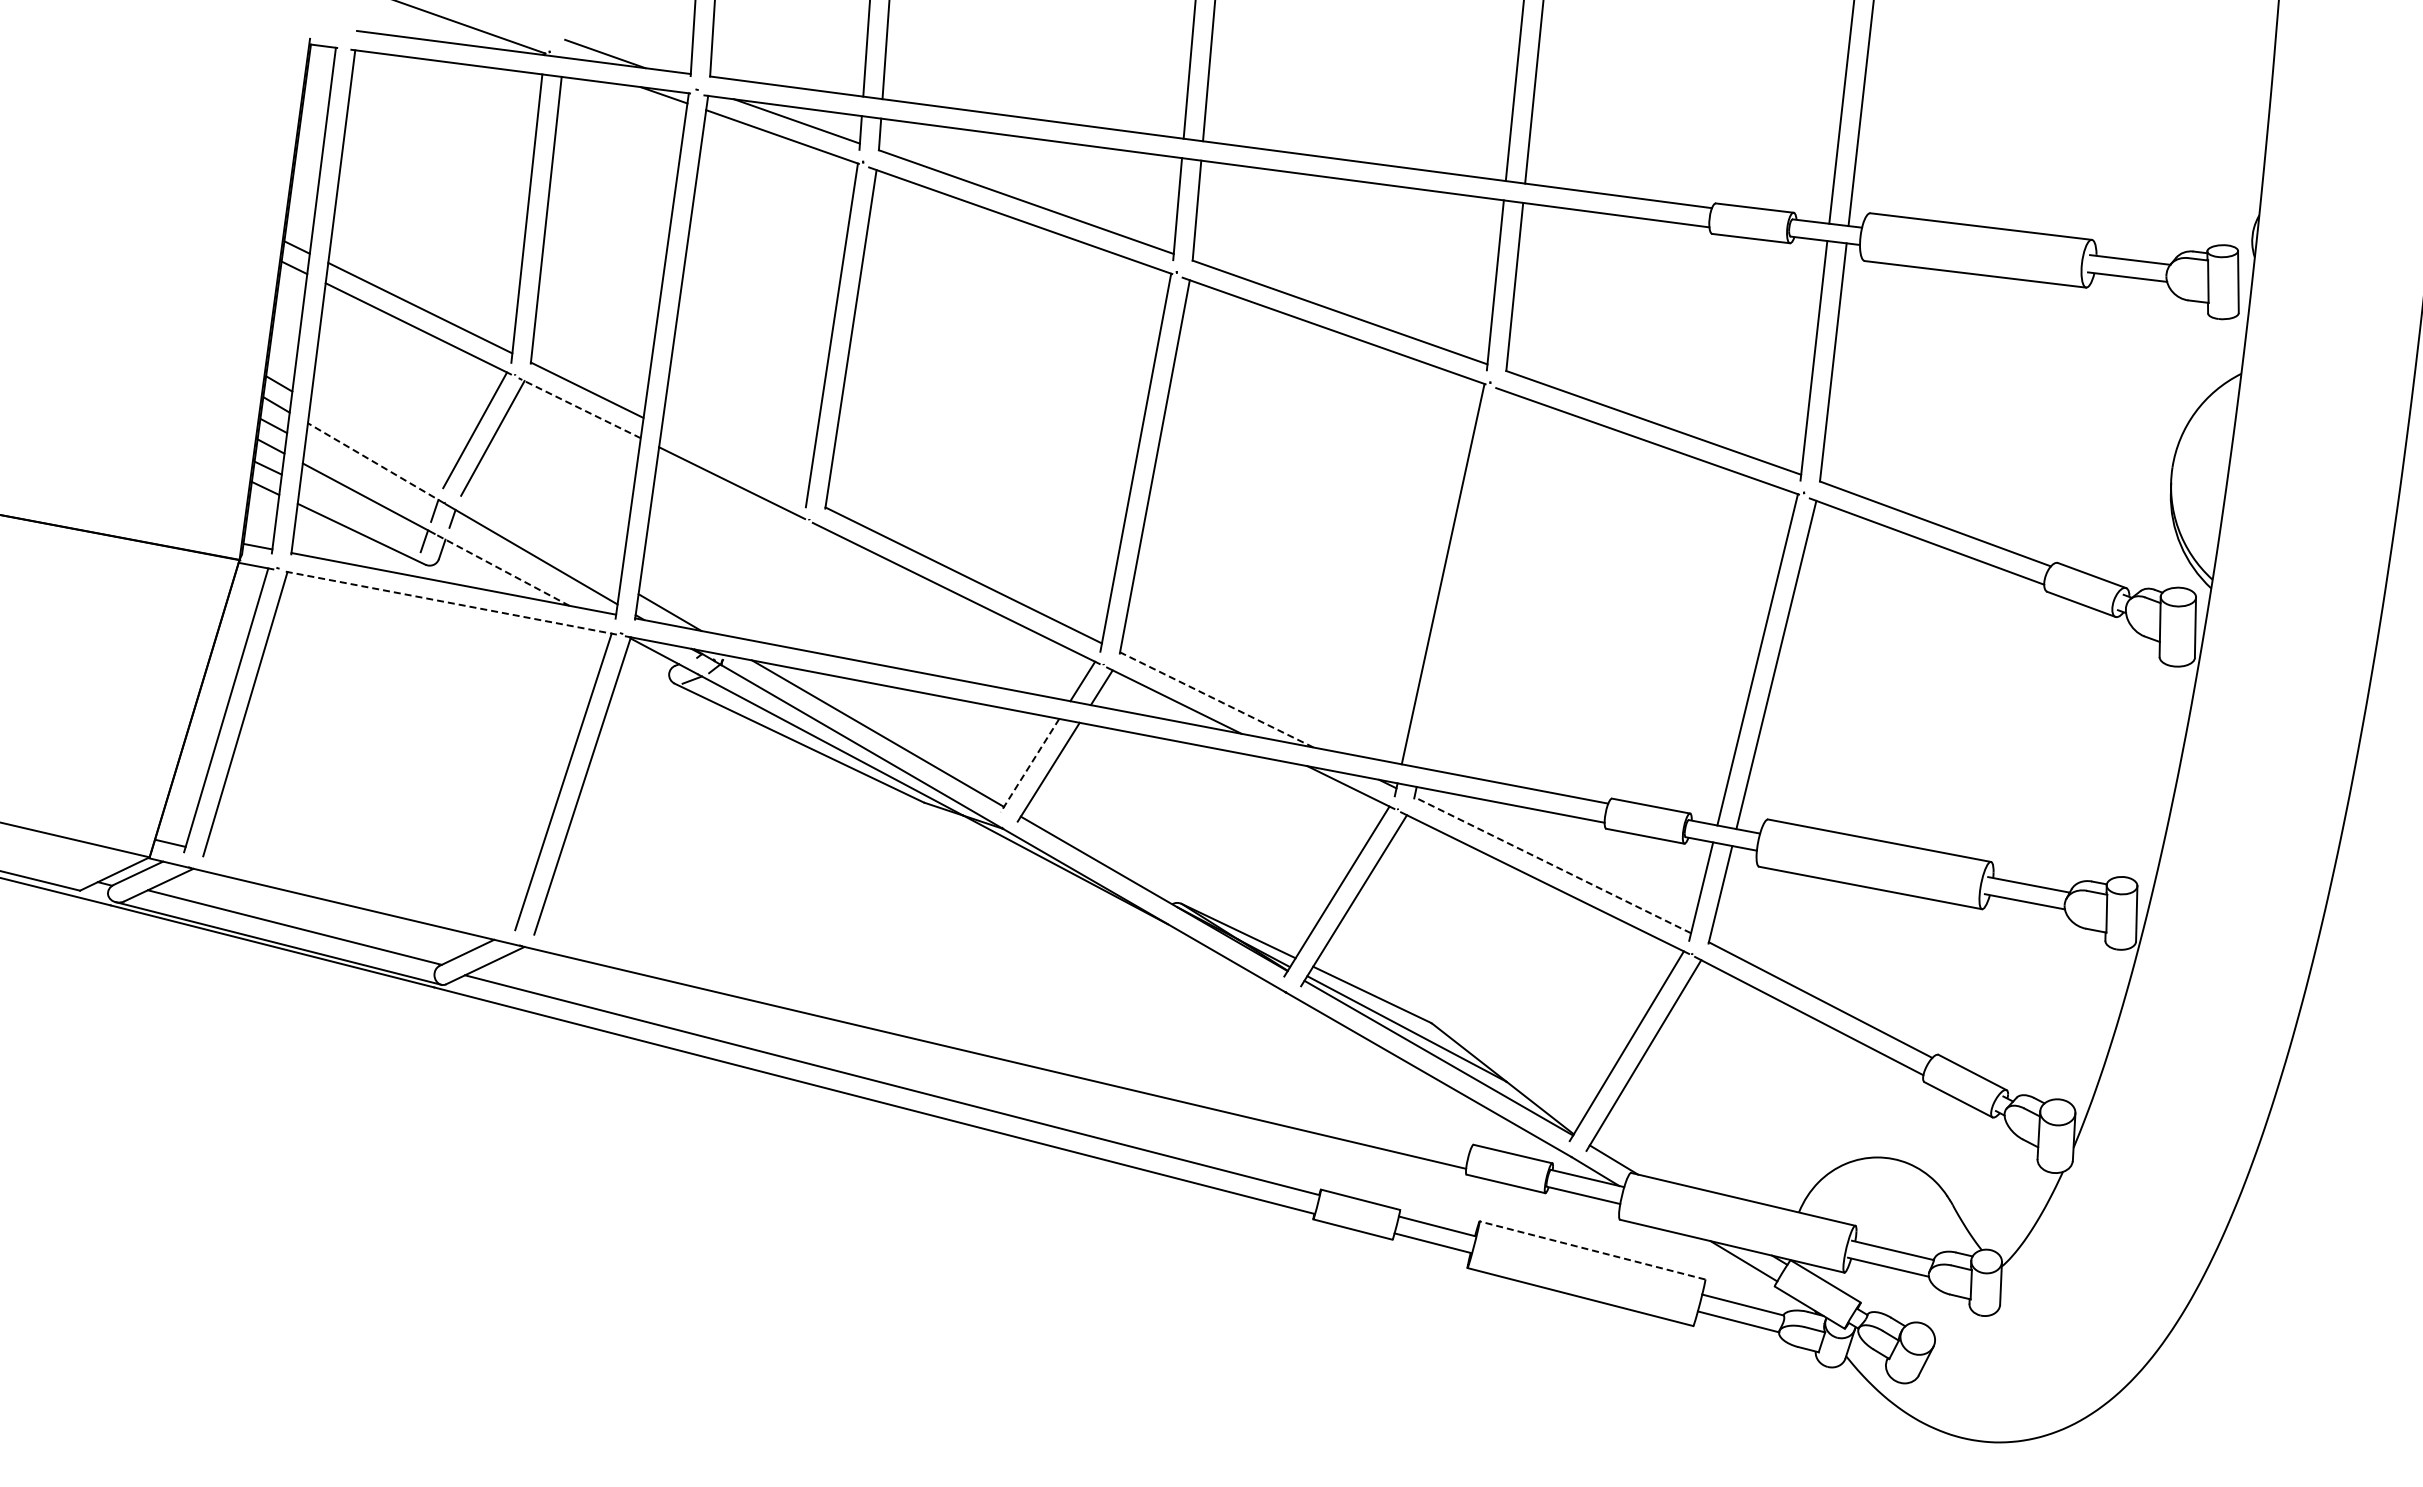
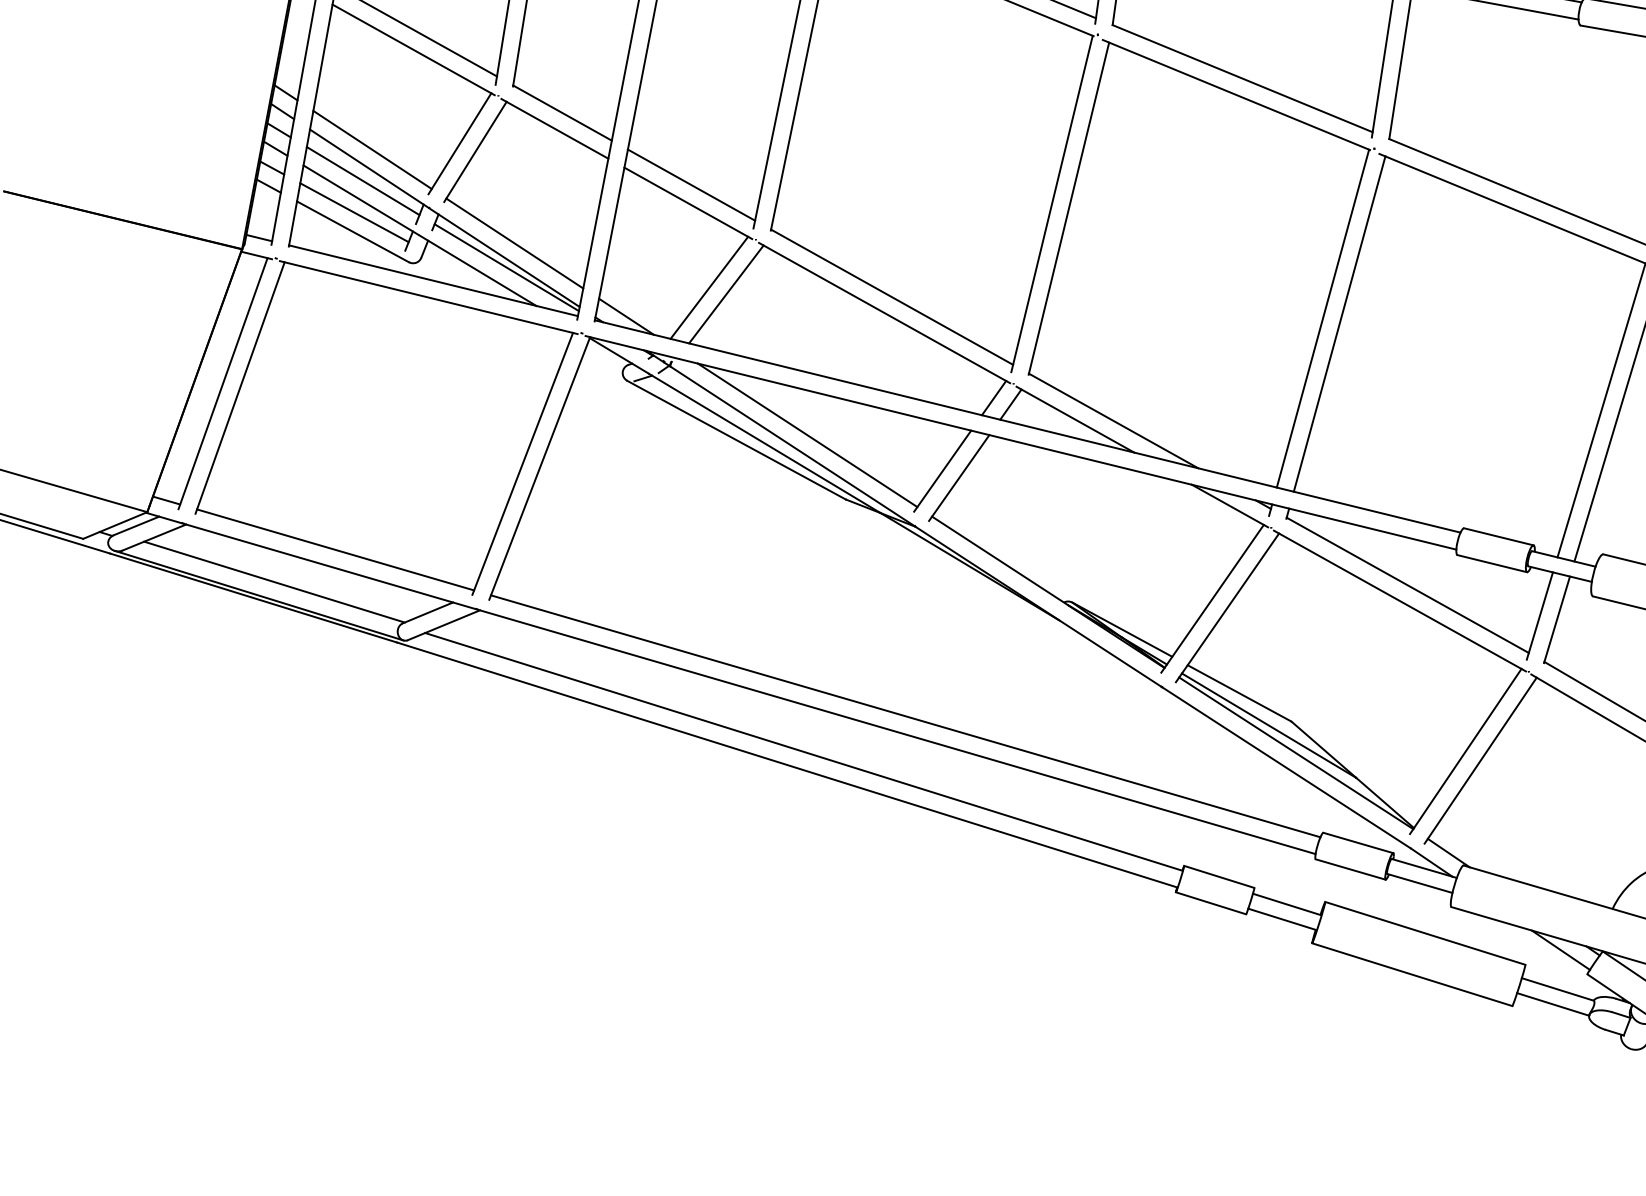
line: (579, 407) -> (554, 128), dashed -> solid
line: (378, 442) -> (372, 150), added
line: (734, 462) -> (691, 184), added
line: (375, 463) -> (368, 168), dashed -> solid
line: (369, 476) -> (362, 180), added
line: (362, 512) -> (354, 212), added
line: (541, 537) -> (514, 243), added
line: (533, 565) -> (505, 268), added
line: (502, 570) -> (477, 271), dashed -> solid
line: (760, 575) -> (709, 287), added
line: (1461, 578) -> (1339, 323), added
line: (779, 581) -> (726, 293), added
line: (449, 602) -> (428, 297), dashed -> solid
line: (1216, 699) -> (1113, 420), dashed -> solid
line: (1029, 766) -> (942, 471), dashed -> solid
line: (1552, 865) -> (1407, 585), dashed -> solid
line: (360, 888) -> (335, 550), added
line: (1002, 1039) -> (905, 716), added
line: (1592, 1250) -> (1425, 933), dashed -> solid

